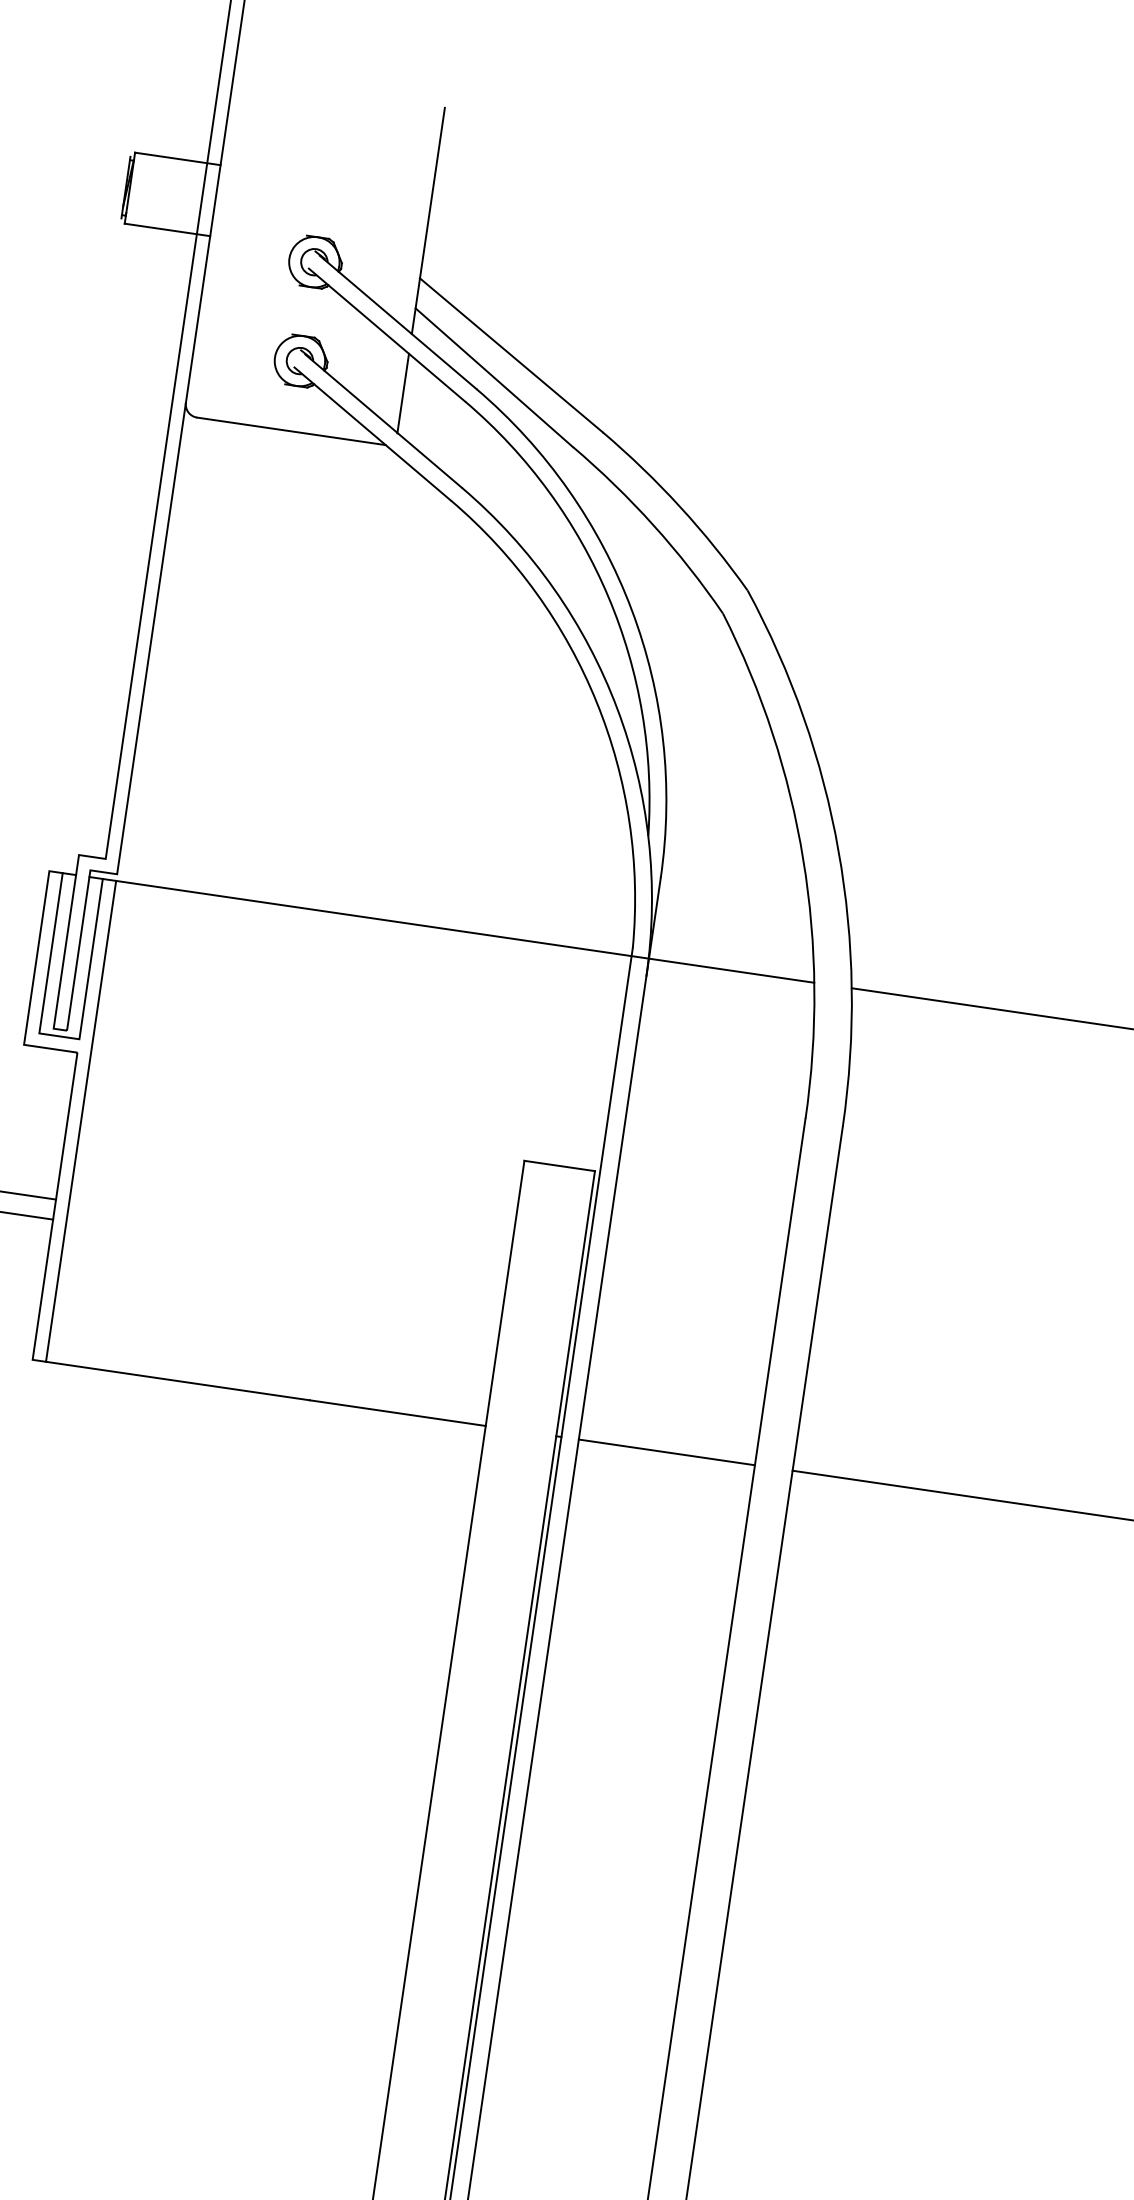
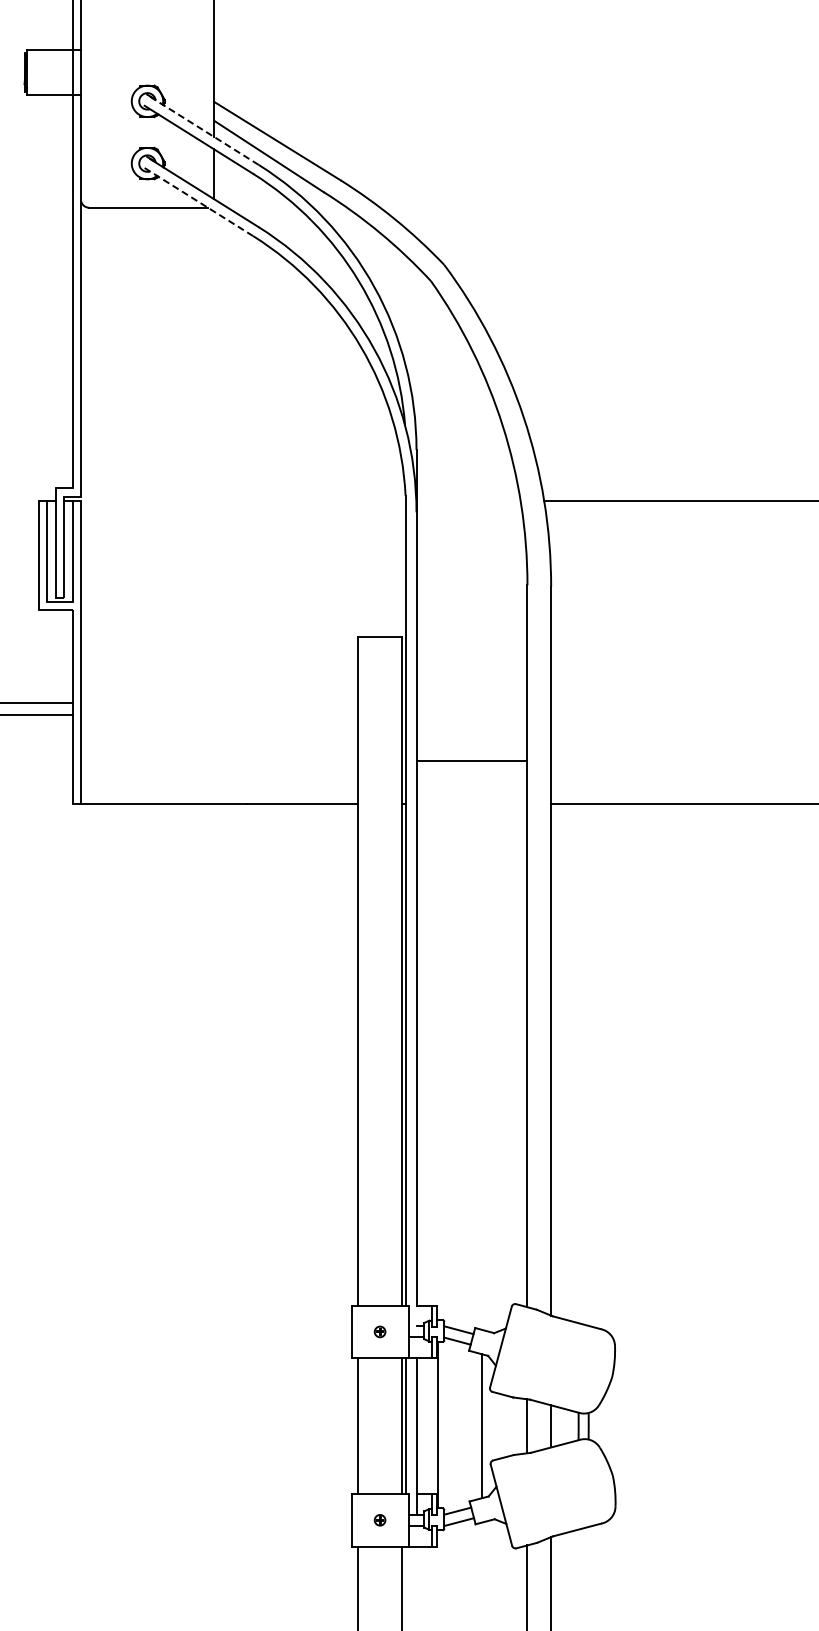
line: (397, 323) -> (204, 131), solid -> dashed
line: (373, 434) -> (199, 202), solid -> dashed
line: (464, 931) -> (300, 500), removed
line: (666, 1452) -> (471, 760), moved

